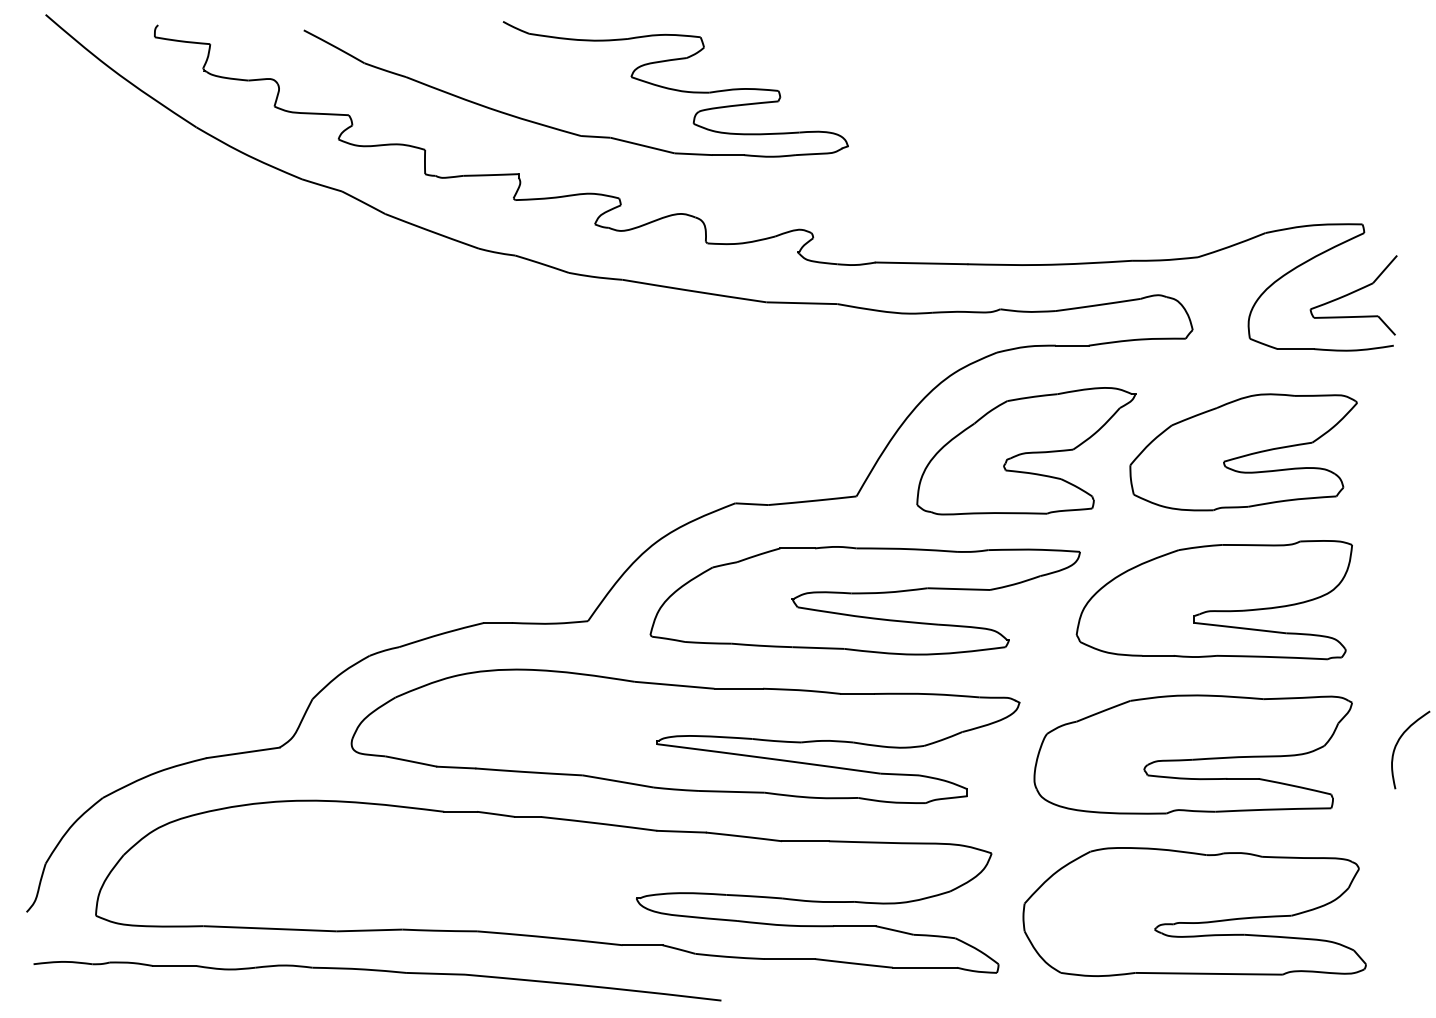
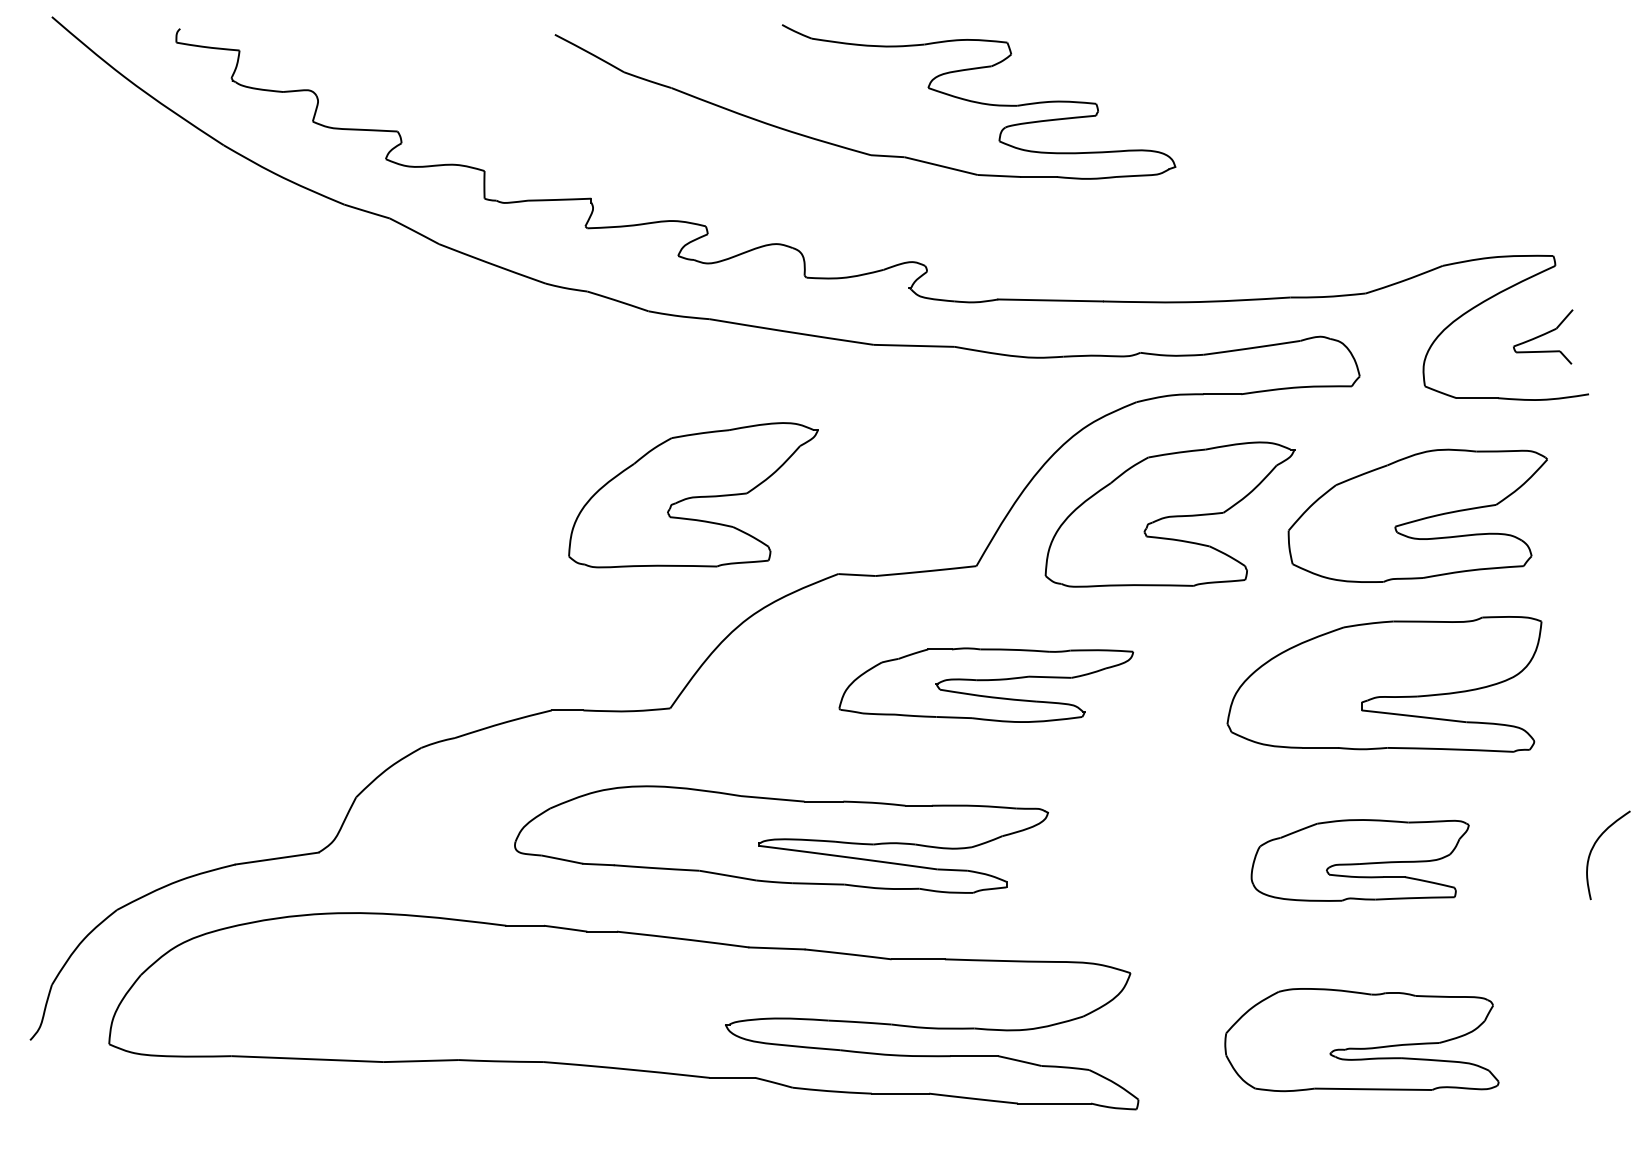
part: (562, 129) -> (849, 147), moved
part: (1353, 295) -> (1543, 337), size x0.6
part: (608, 434) -> (693, 495), added
part: (864, 600) -> (985, 684), size x0.6
part: (685, 735) -> (781, 838), size x0.7
part: (1192, 754) -> (1359, 860), size x0.6
part: (1194, 911) -> (1361, 1039), size x0.7
part: (377, 971) -> (430, 1107), removed

